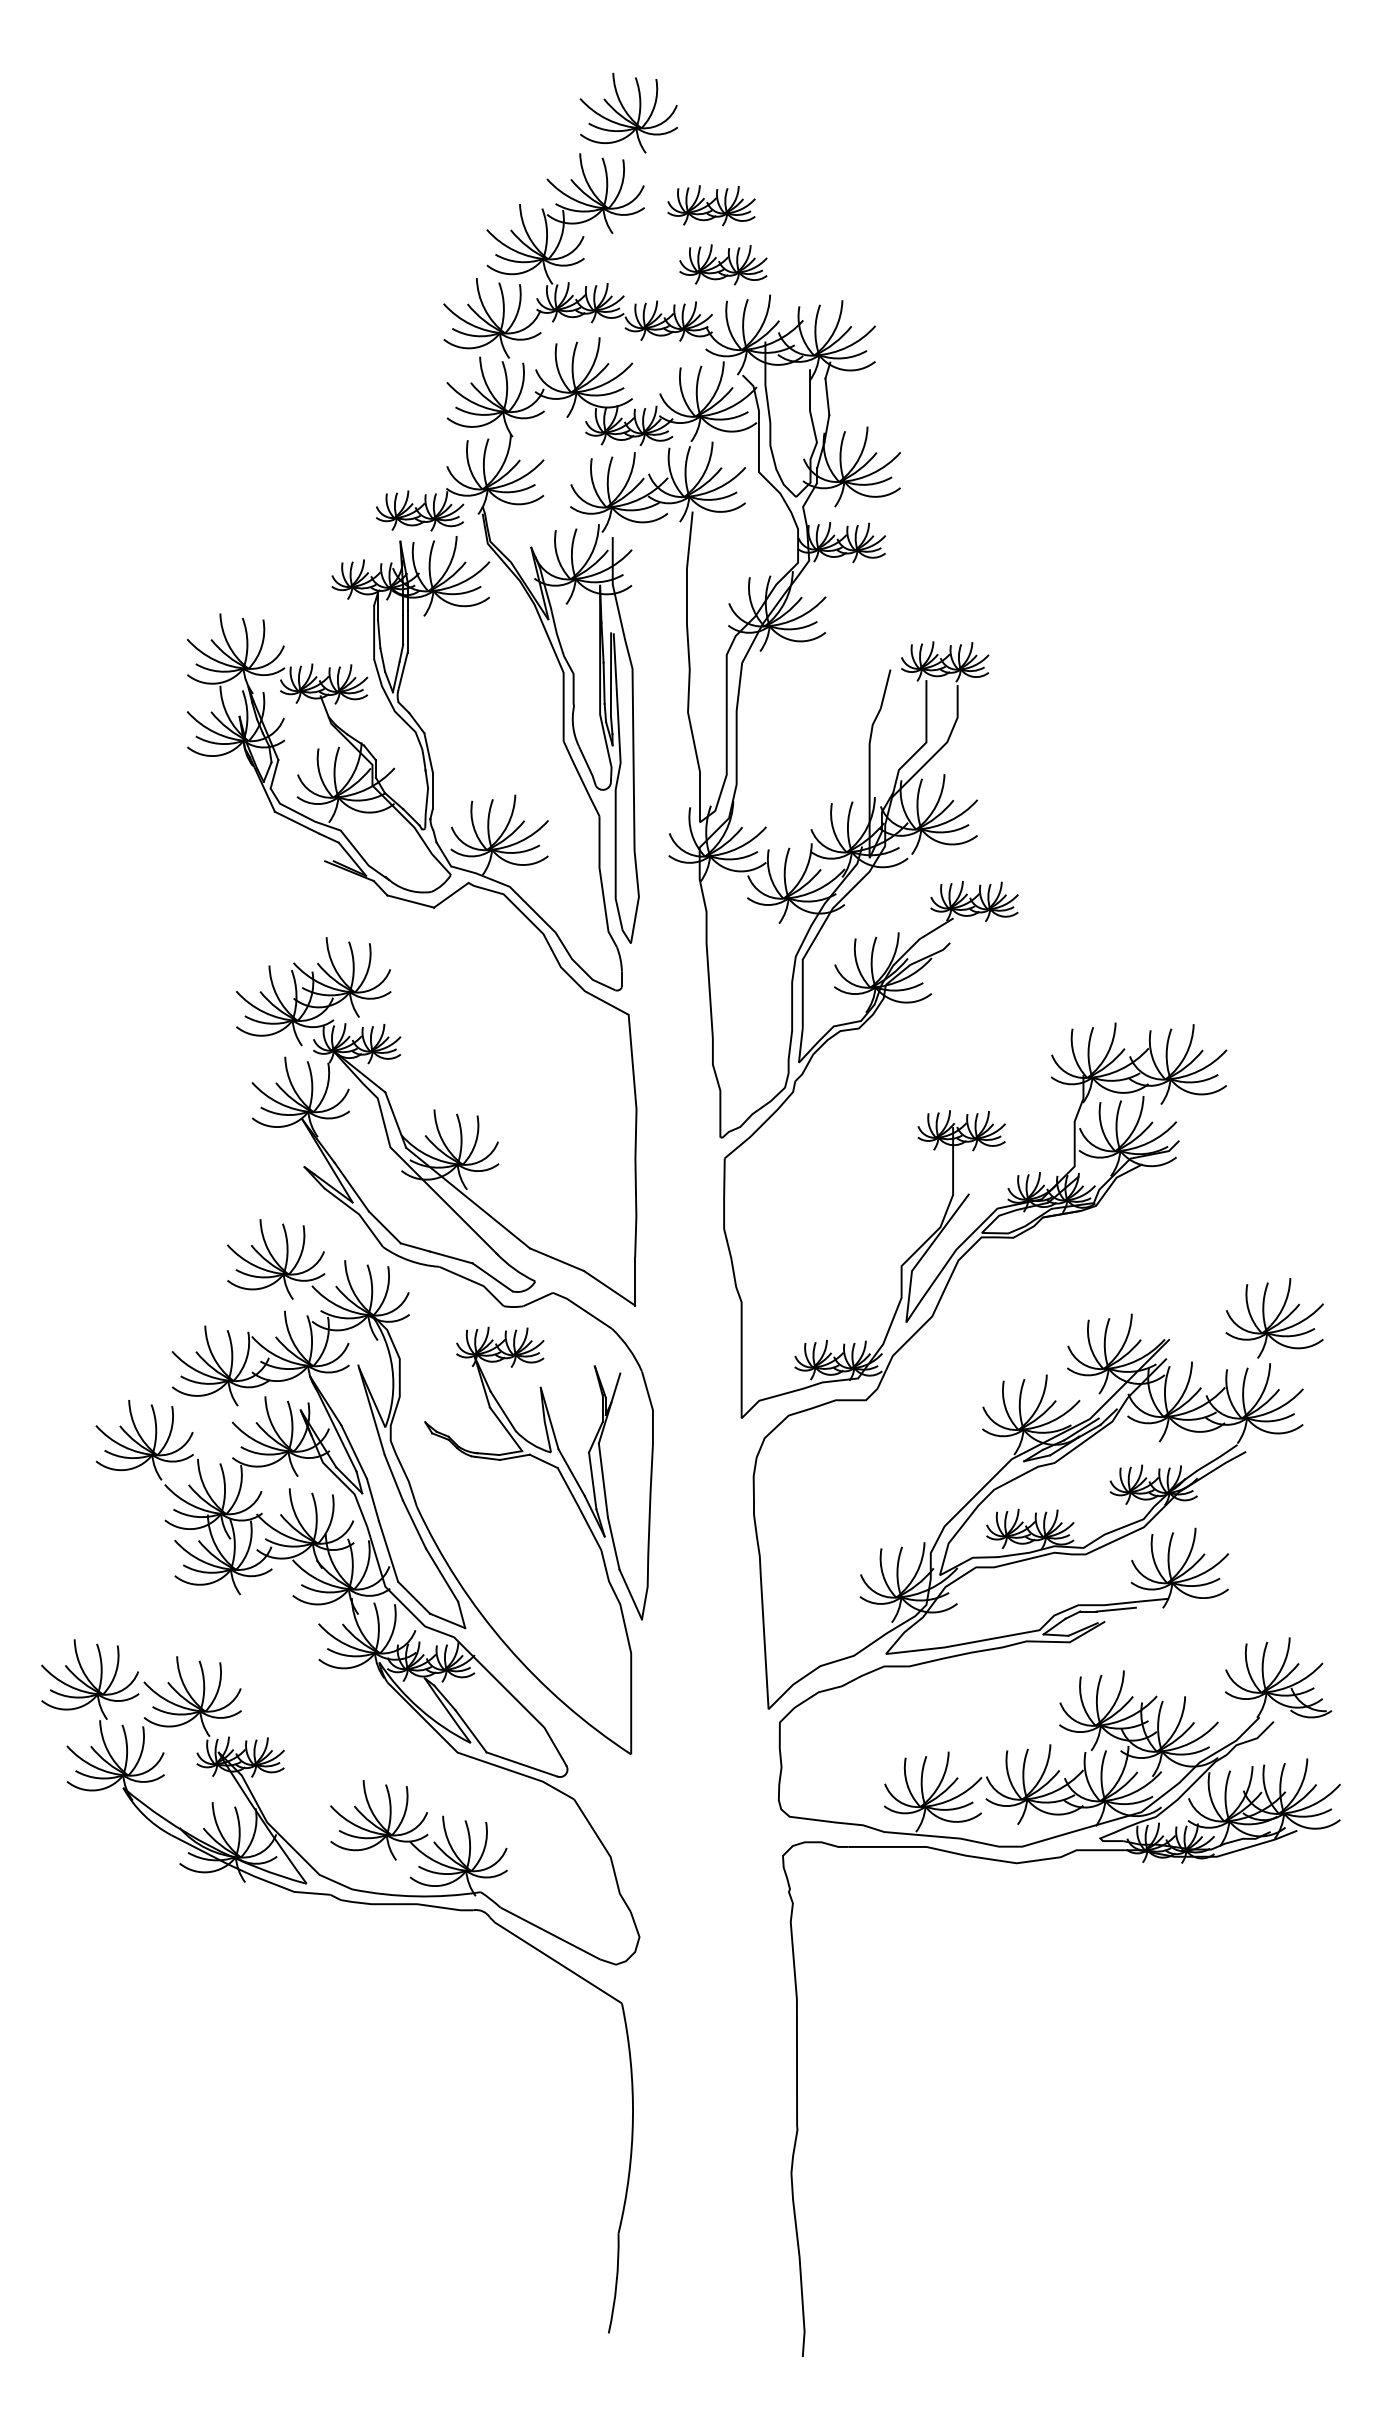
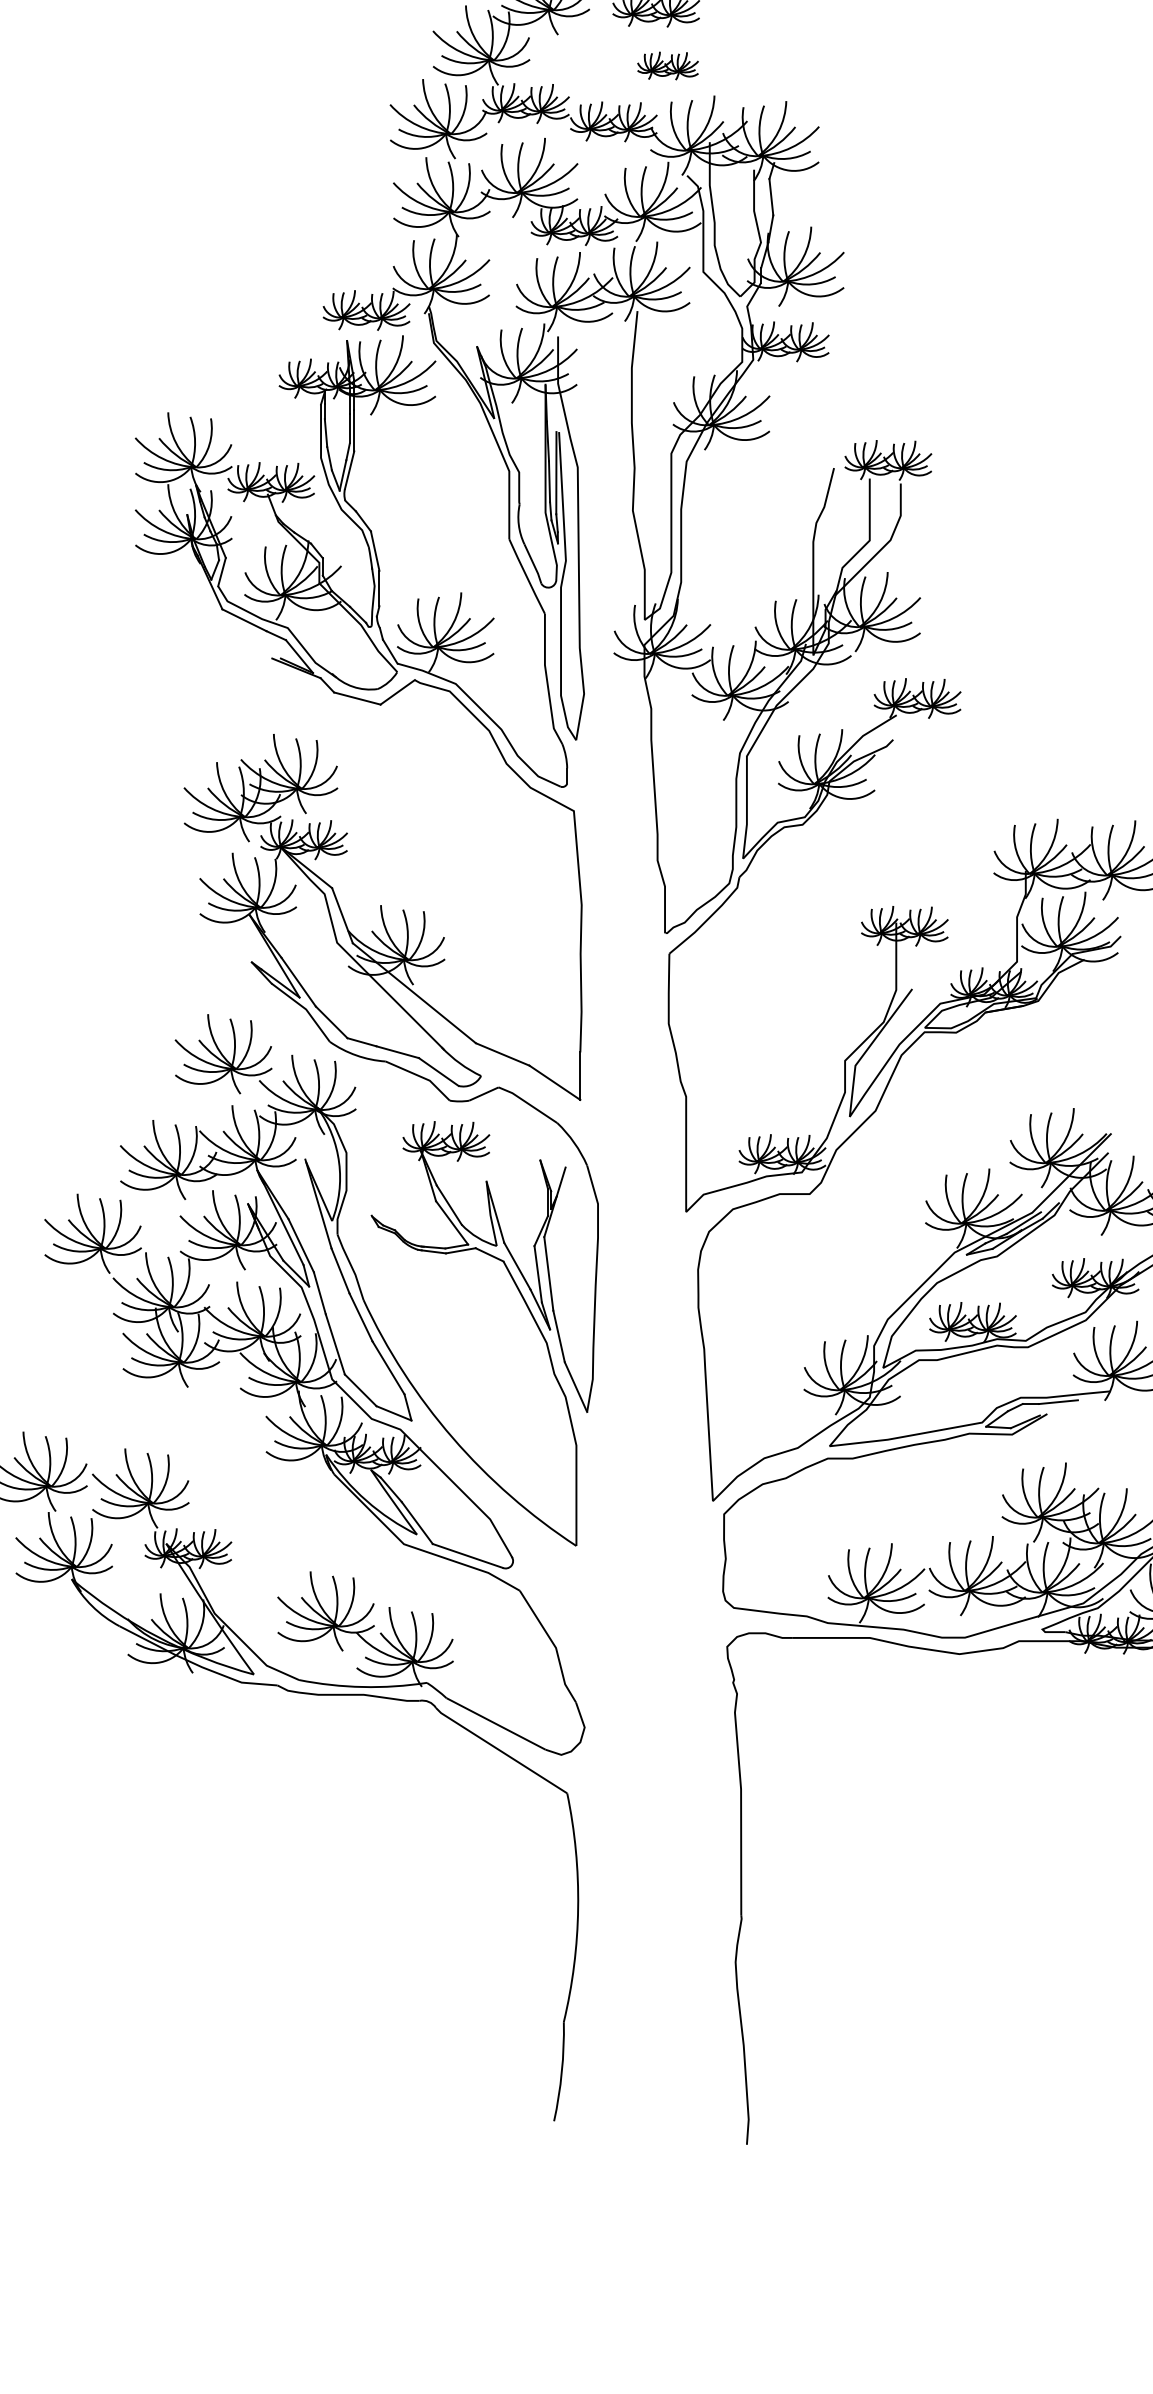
part: (723, 264) -> (668, 65), size x0.7

